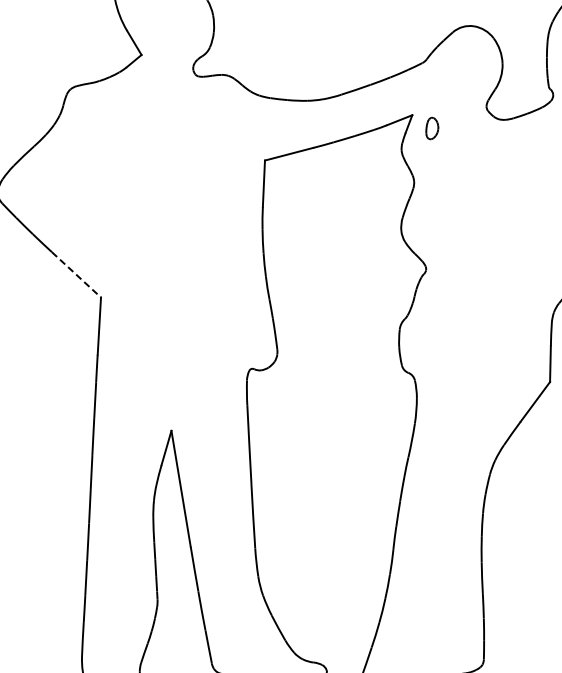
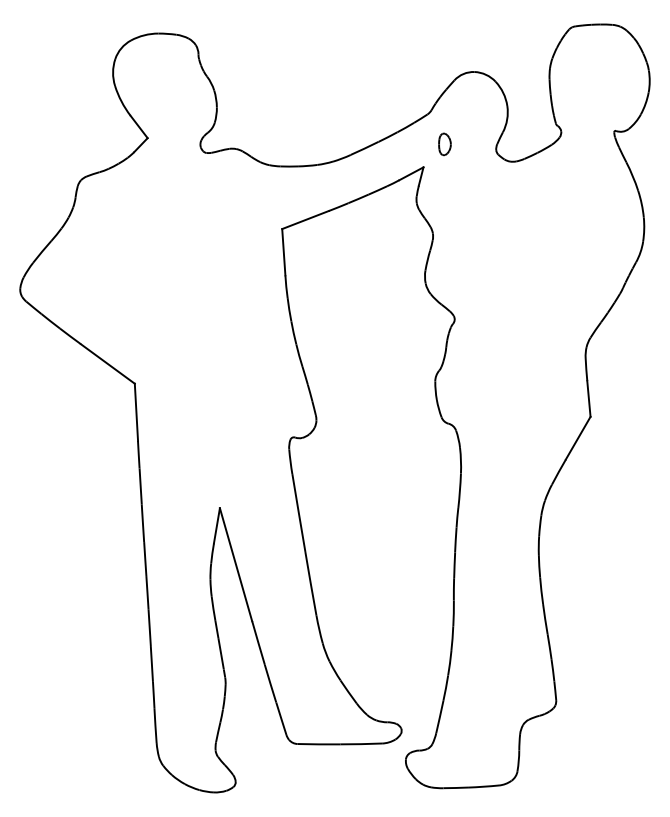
part: (431, 128) -> (444, 144), moved
line: (77, 275) -> (108, 364), dashed -> solid

